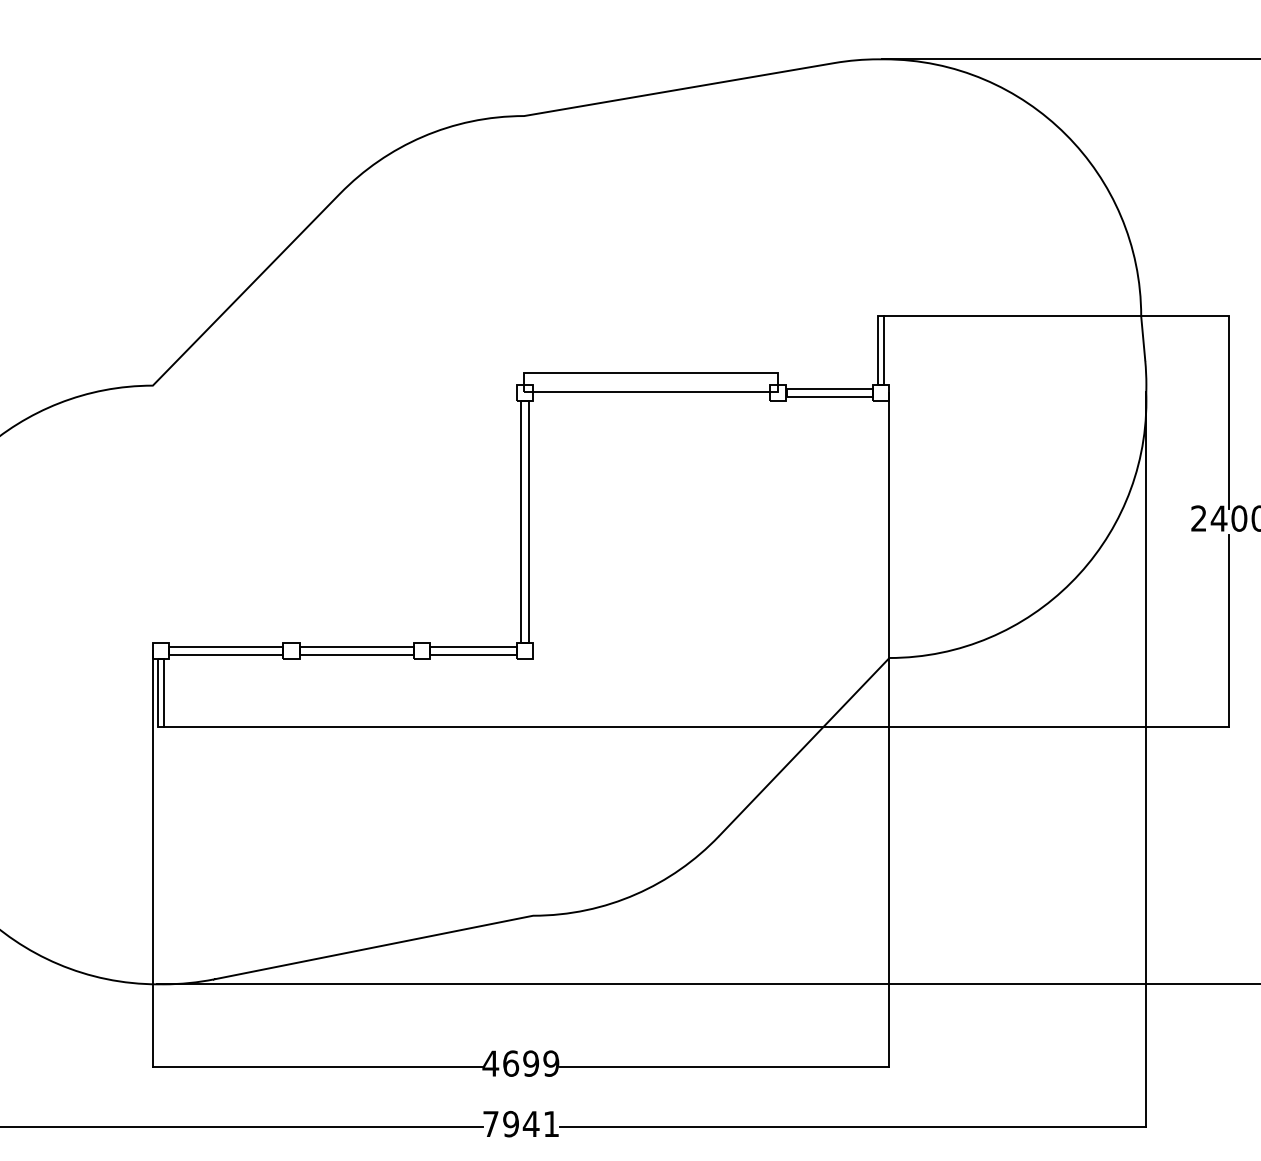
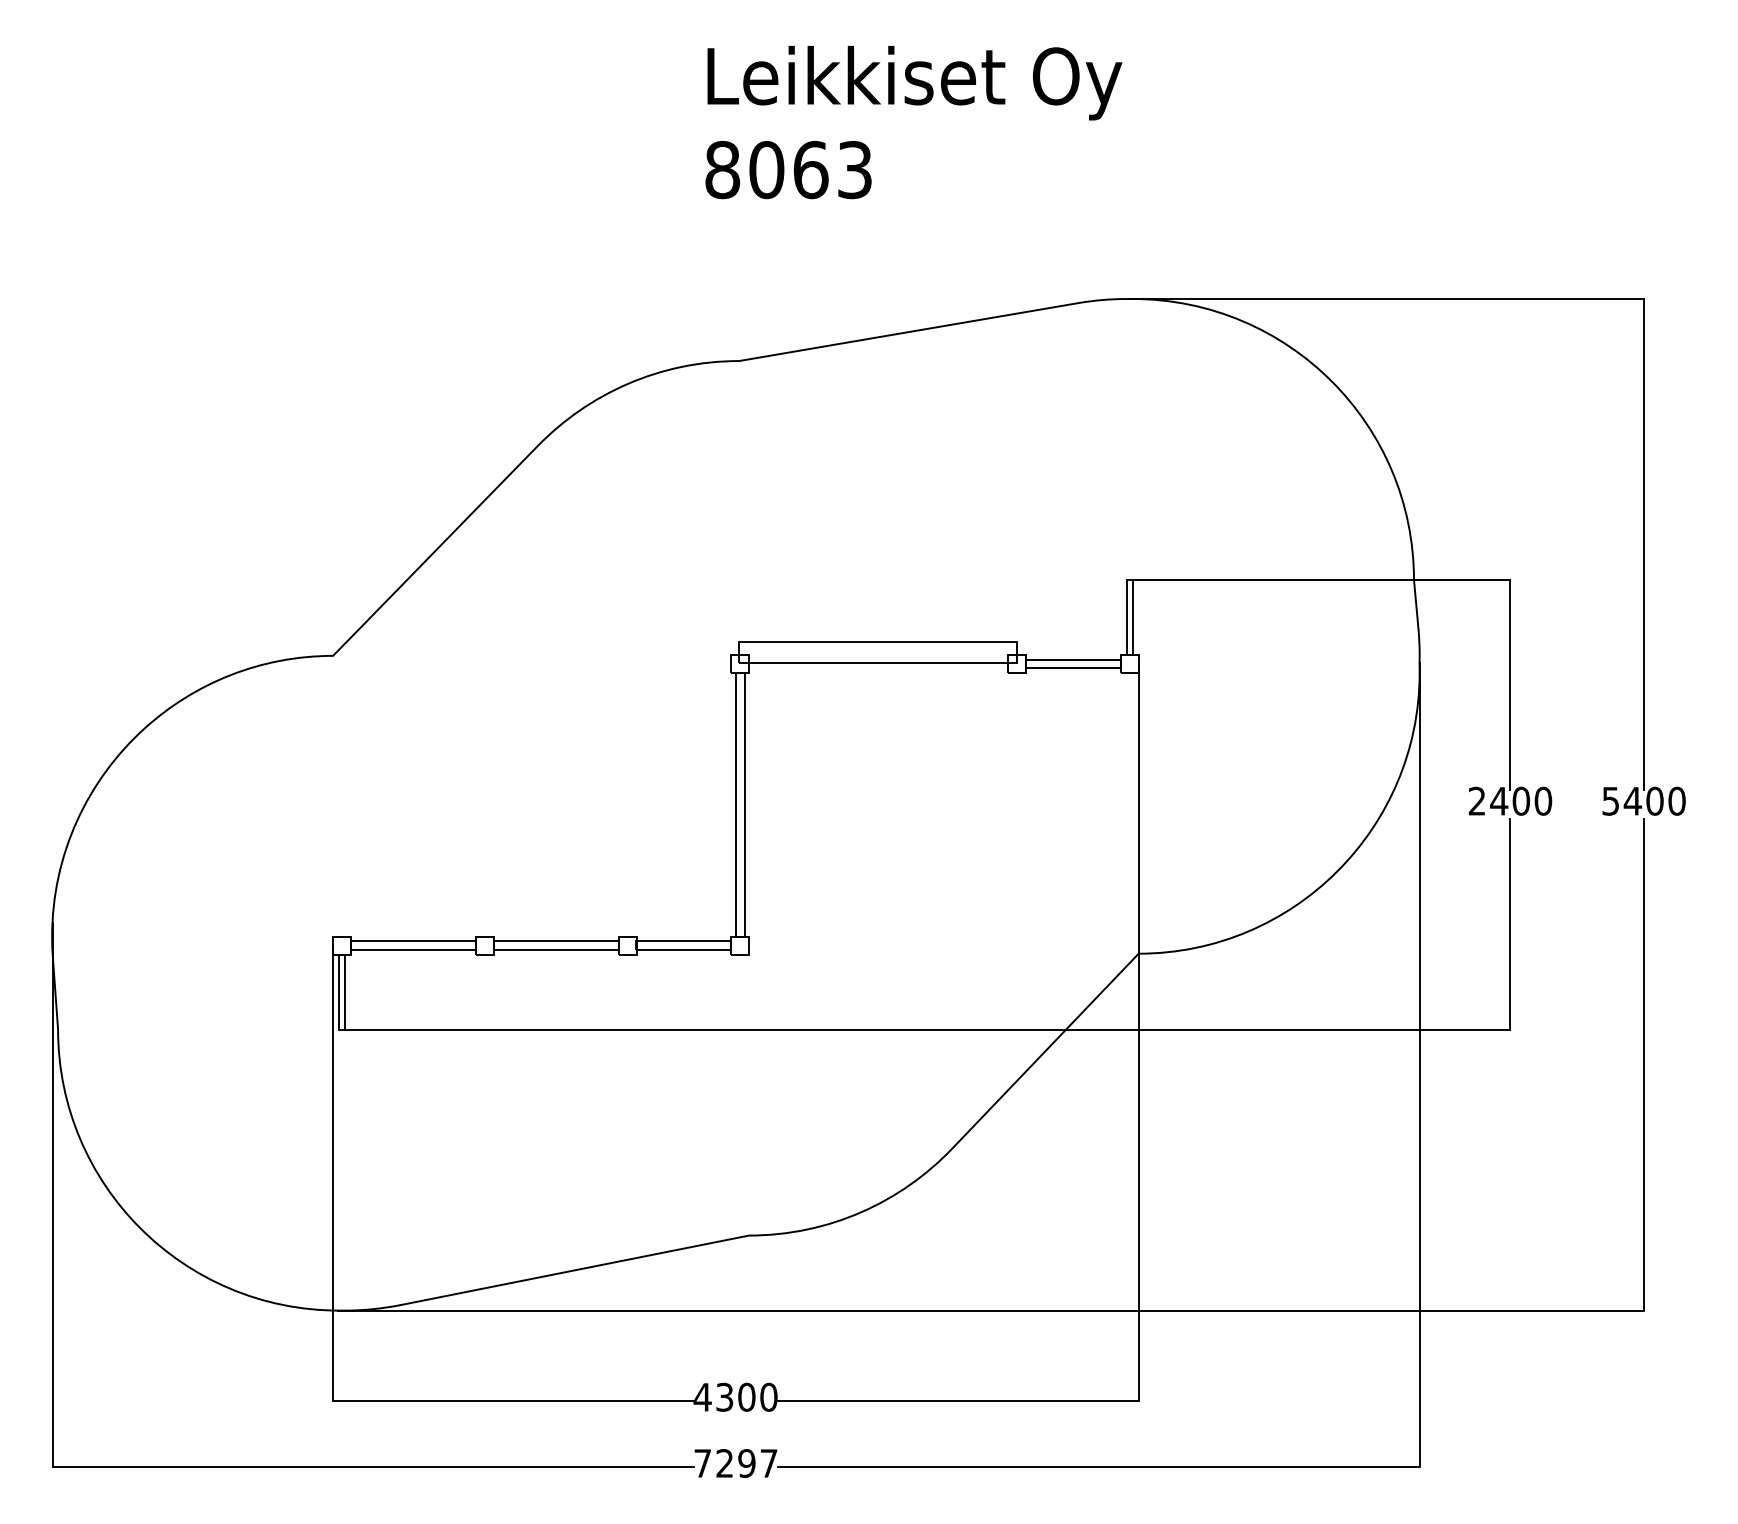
text: (530, 1062) -> (746, 1396), 4699 -> 4300
text: (530, 1124) -> (746, 1463), 7941 -> 7297

